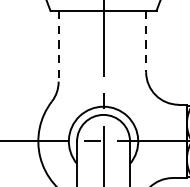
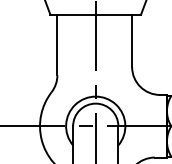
line: (146, 42) -> (132, 41), dashed -> solid
line: (58, 46) -> (57, 45), dashed -> solid

